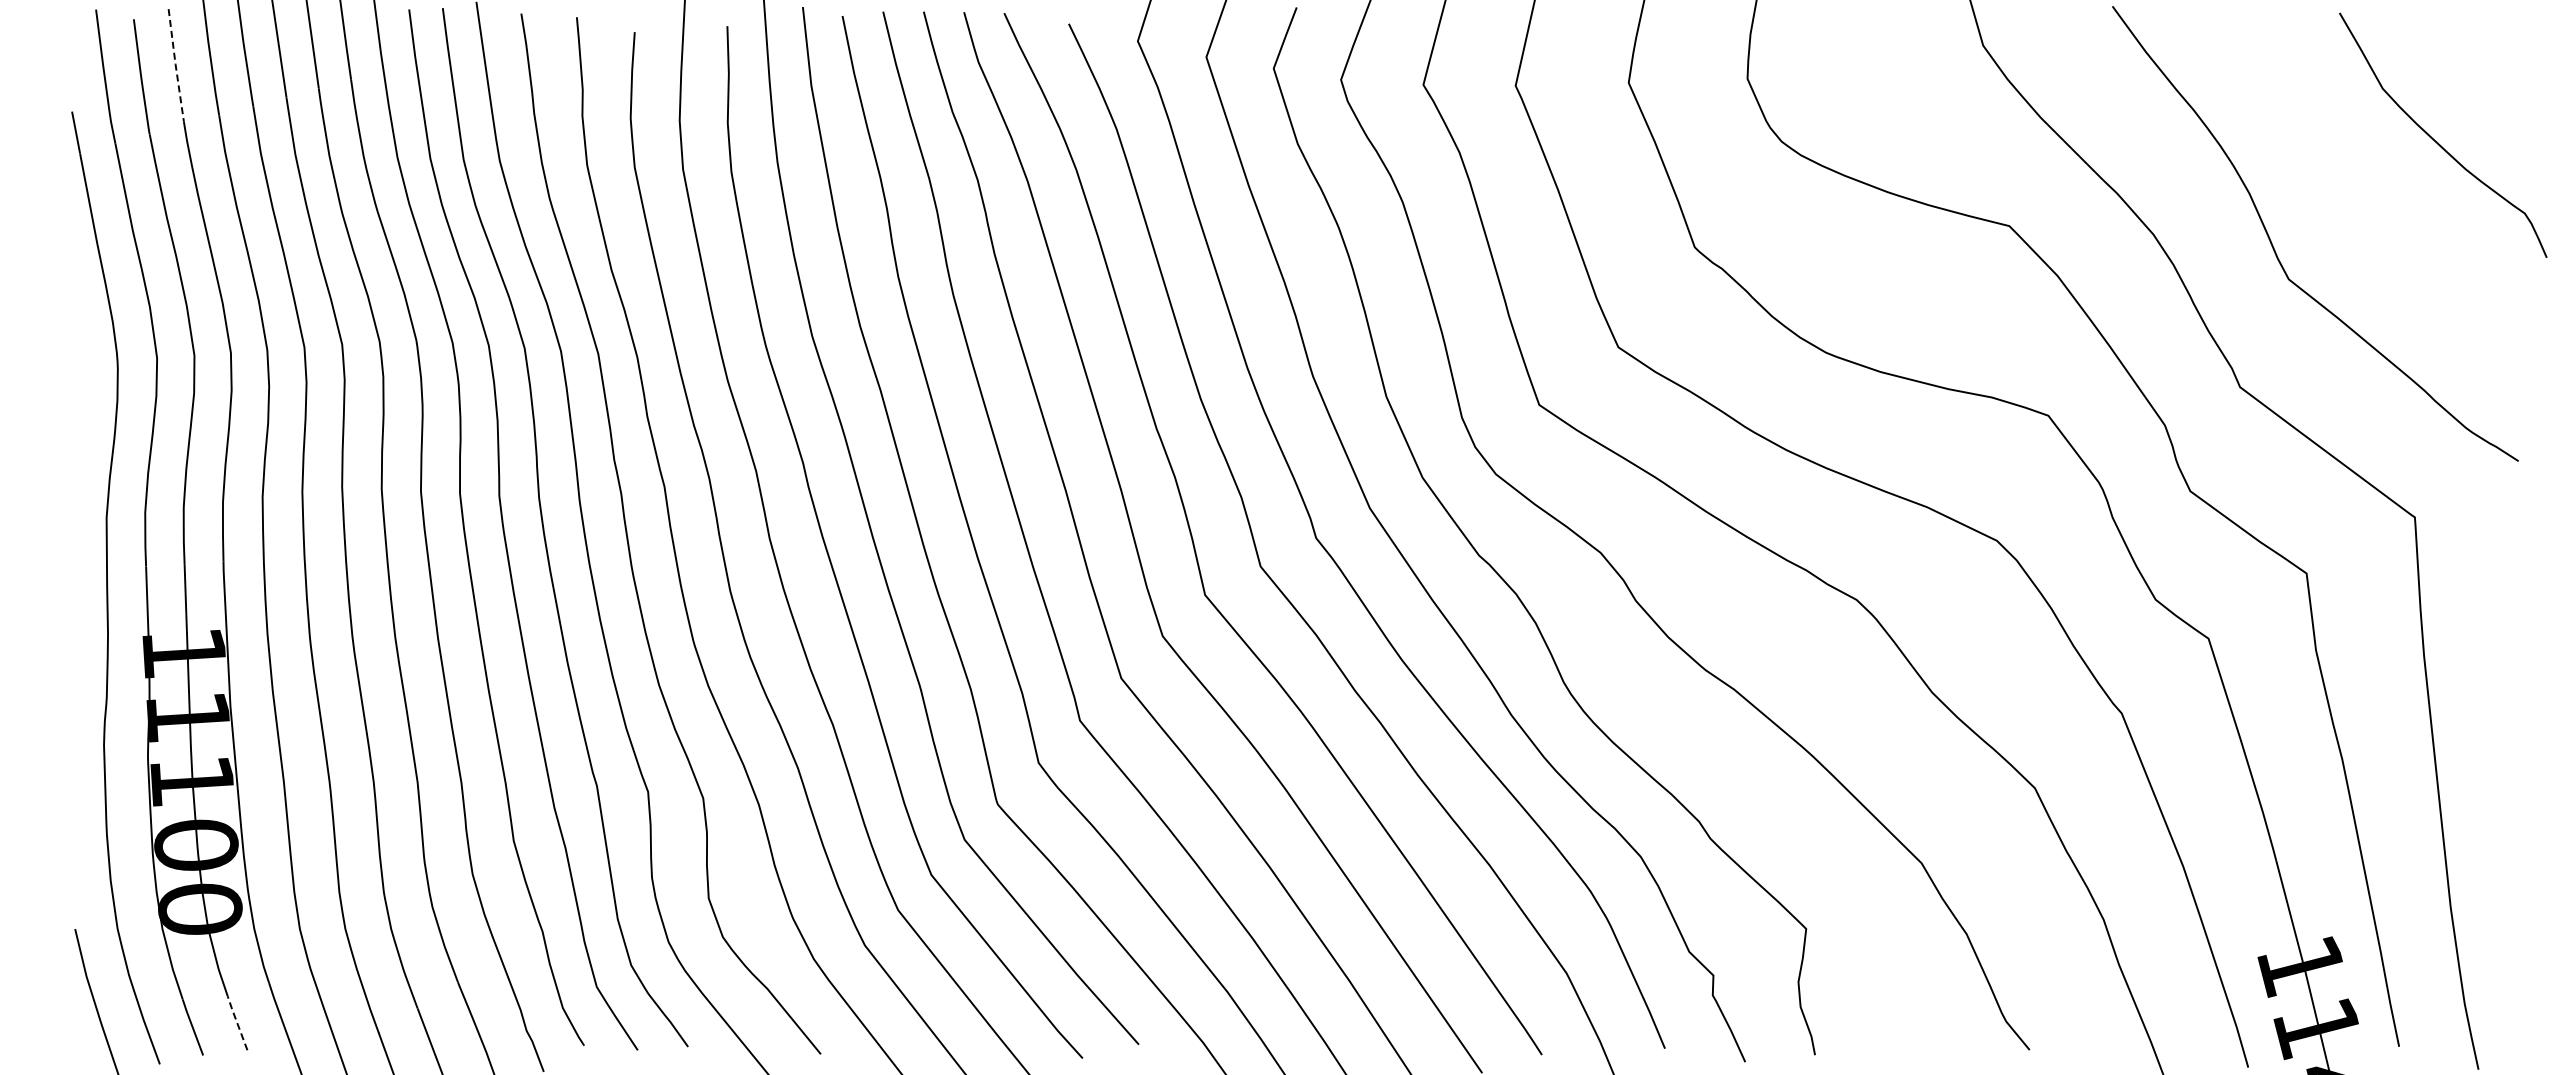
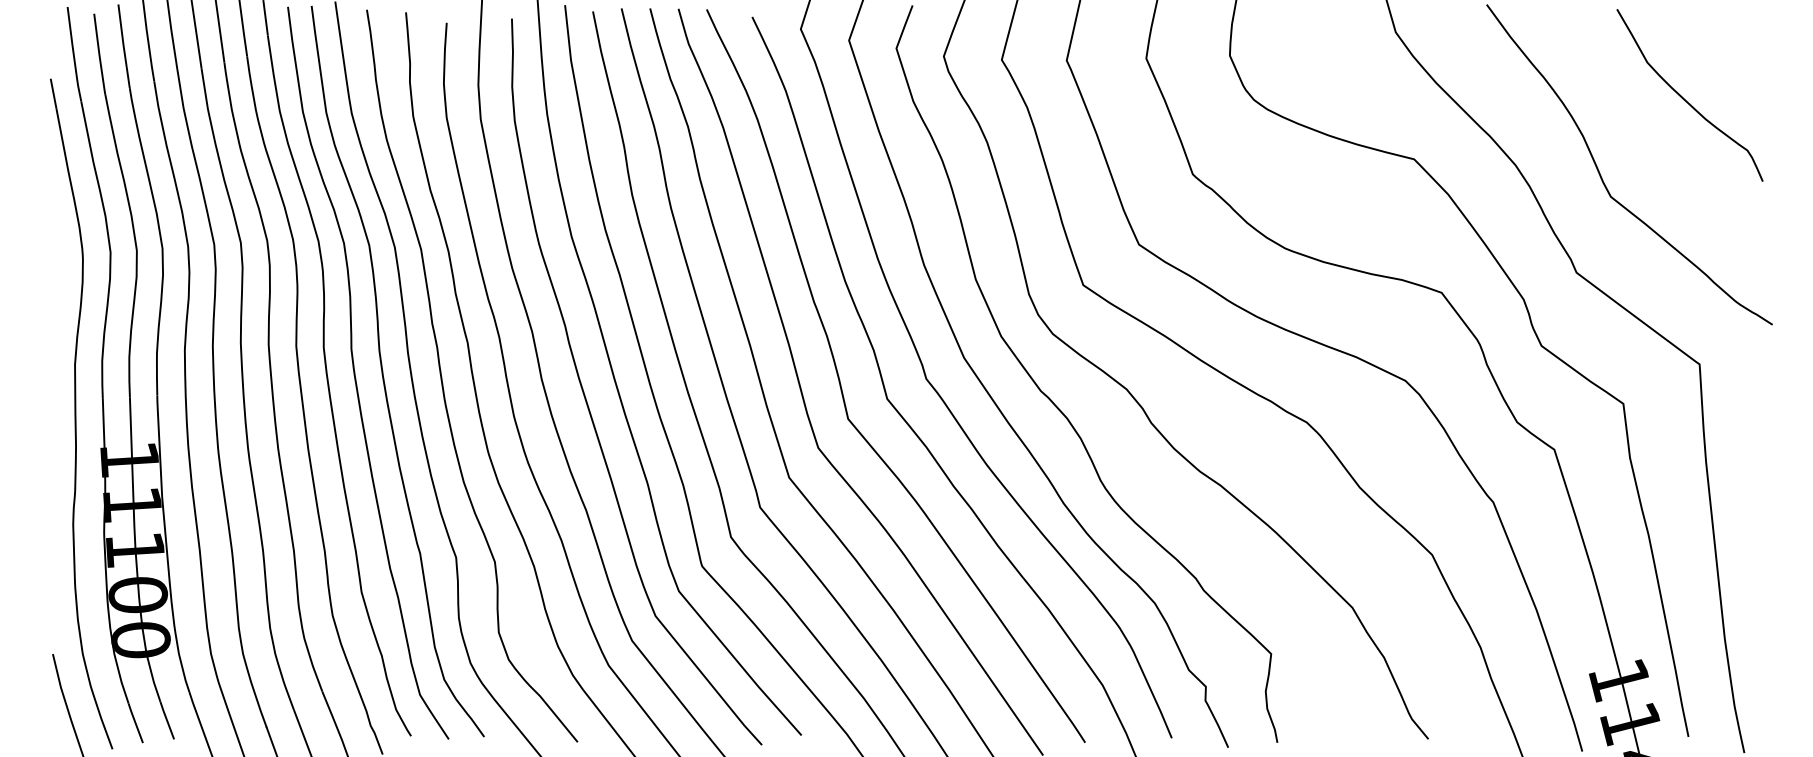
line: (175, 66) -> (123, 47), dashed -> solid
curve: (2437, 141) -> (1685, 99), moved
line: (237, 1022) -> (167, 719), dashed -> solid

